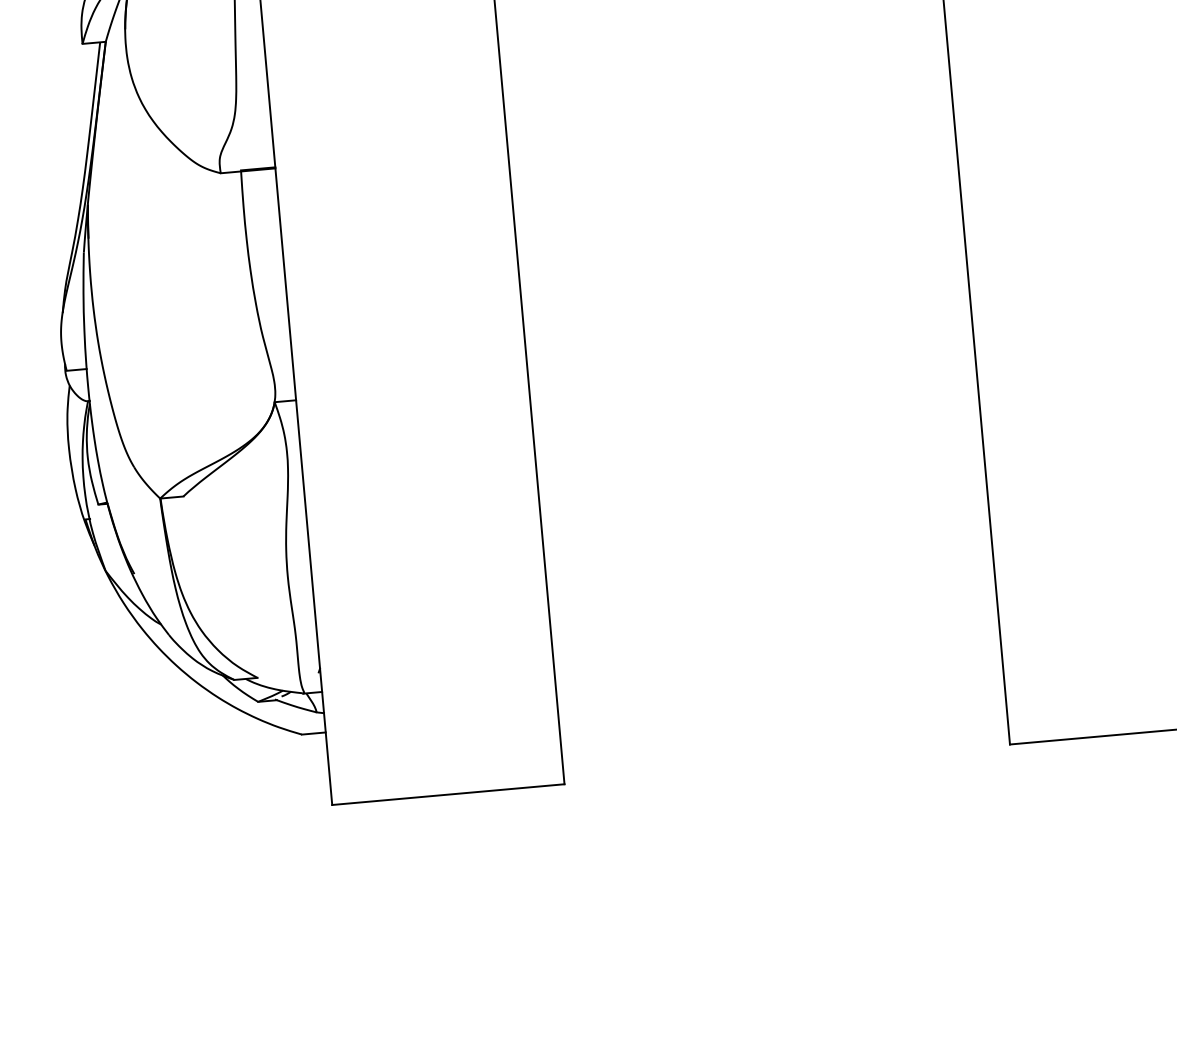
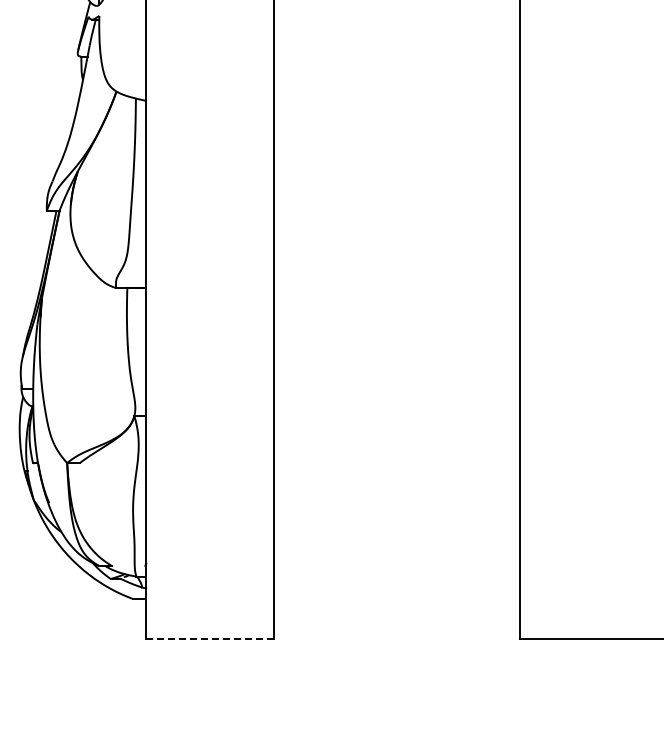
line: (448, 795) -> (210, 639), solid -> dashed

